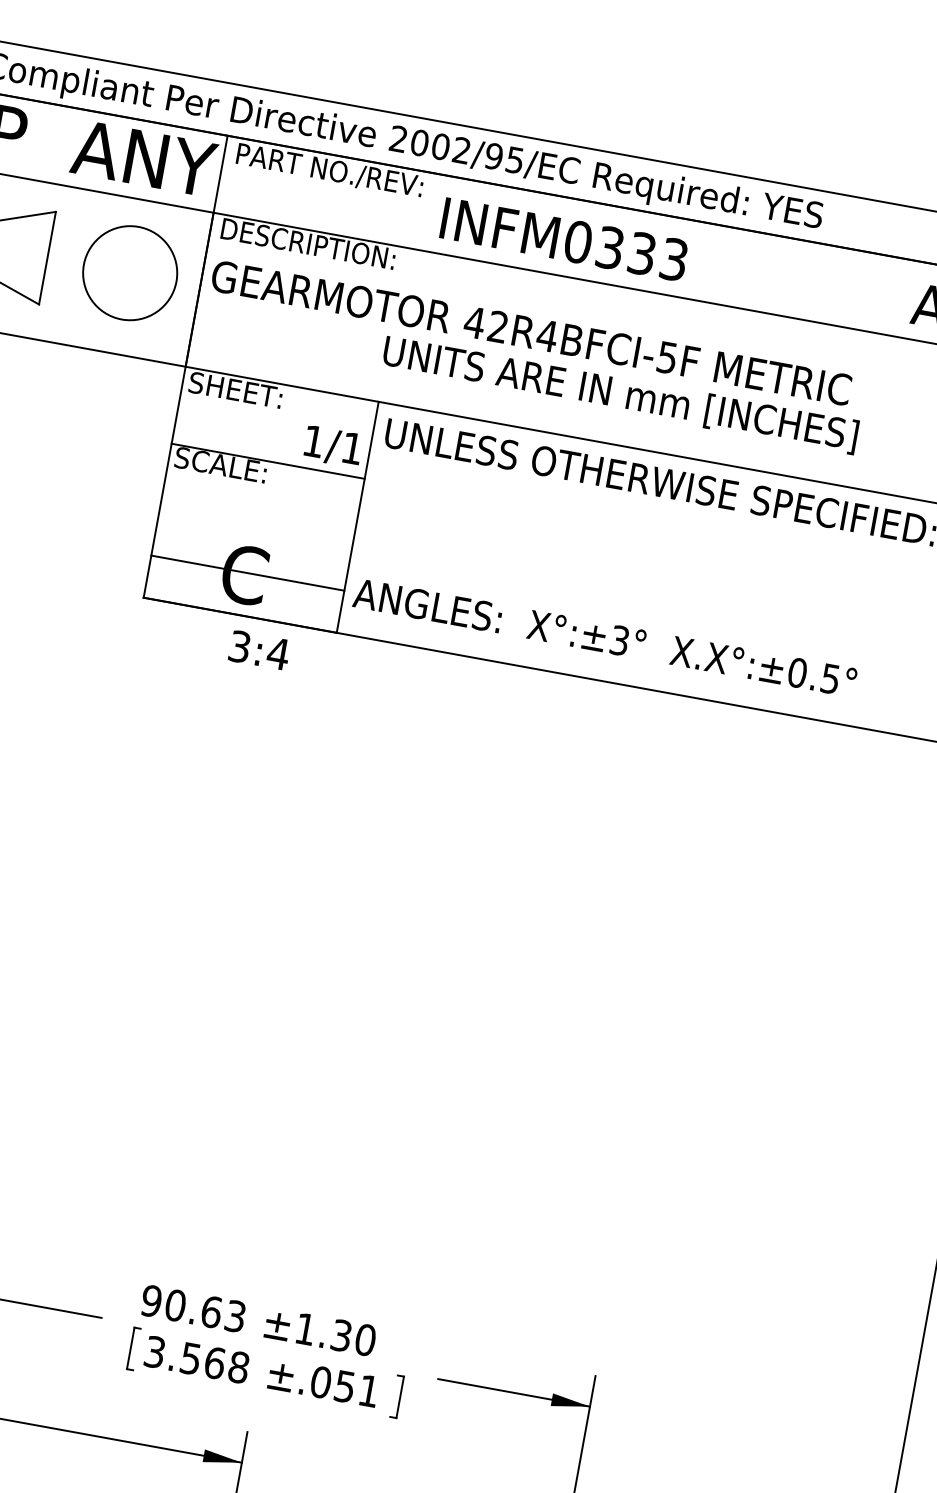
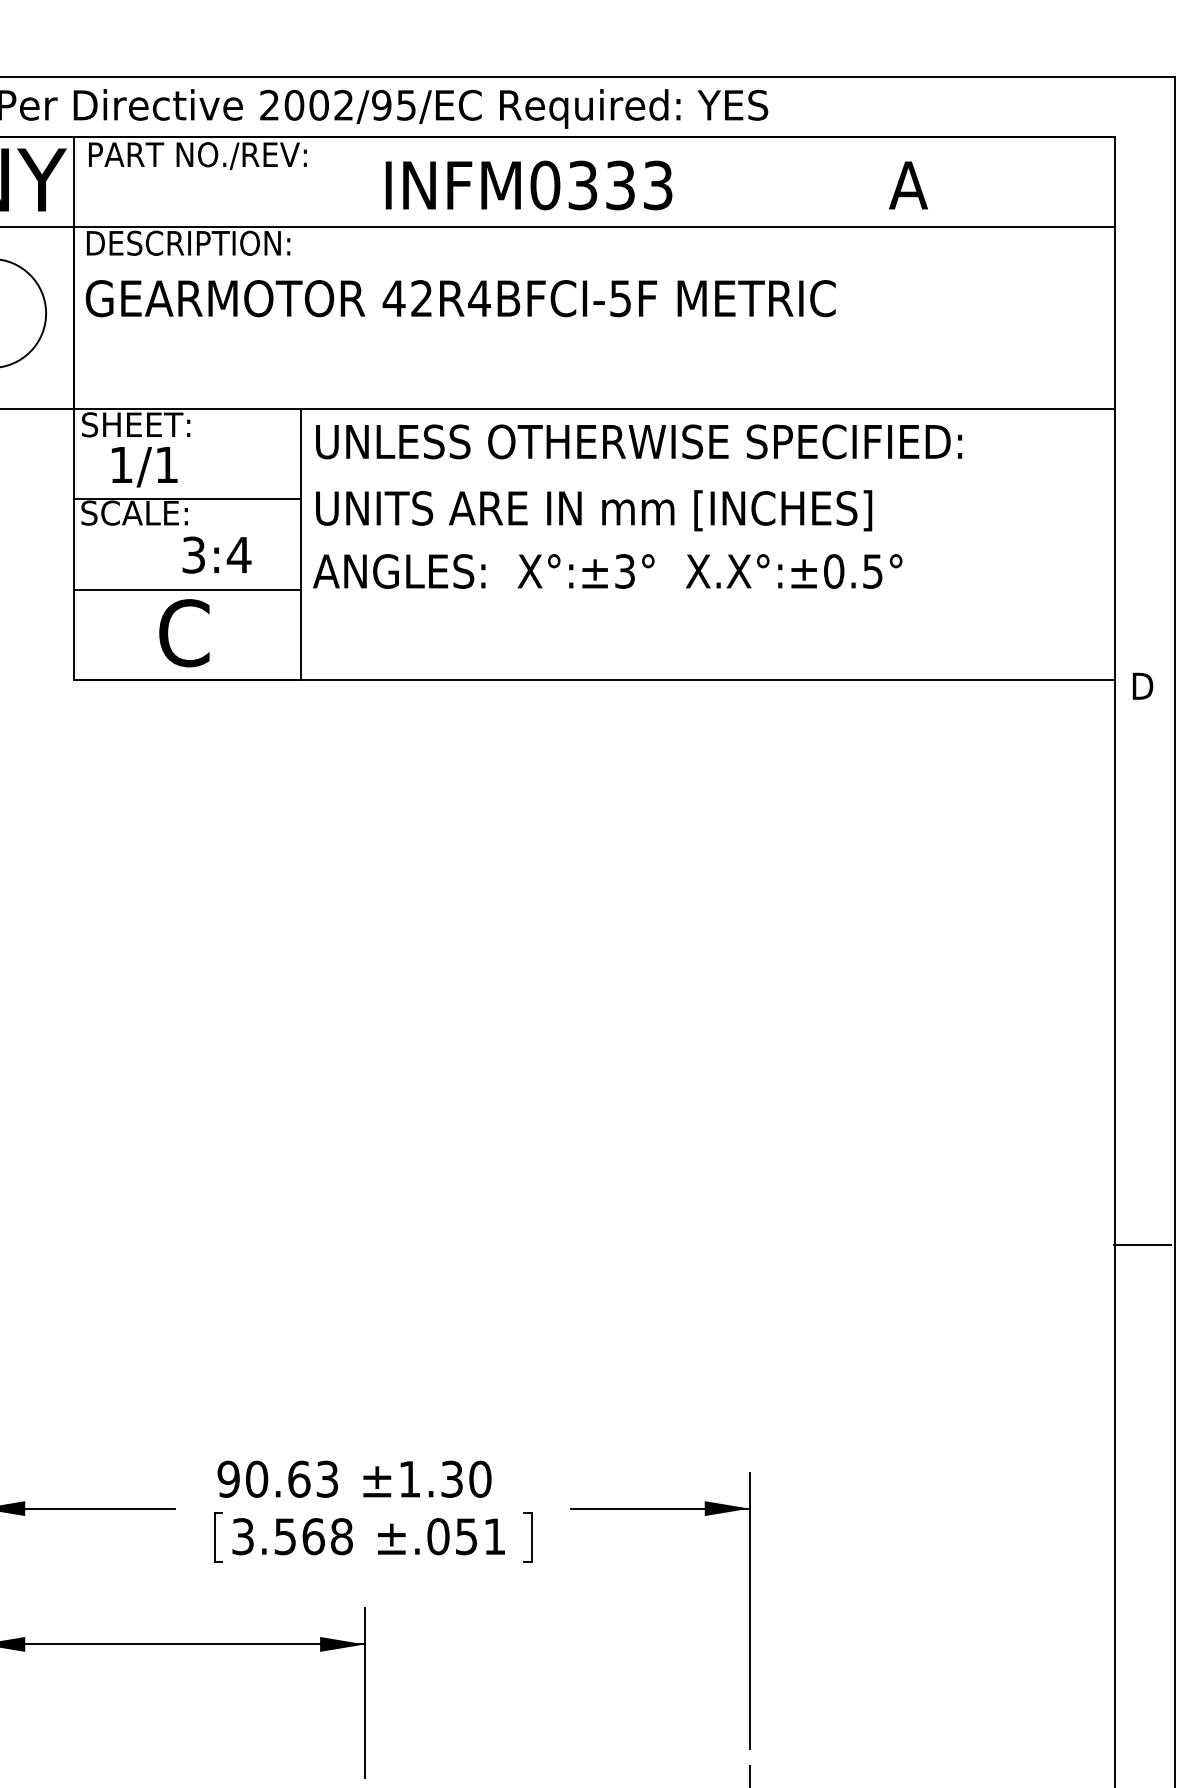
text: (563, 239) -> (528, 185), moved
text: (620, 394) -> (594, 510), moved
text: (332, 447) -> (144, 467), moved
line: (247, 573) -> (187, 589), moved
text: (604, 637) -> (607, 571), moved
text: (259, 649) -> (216, 554), moved

